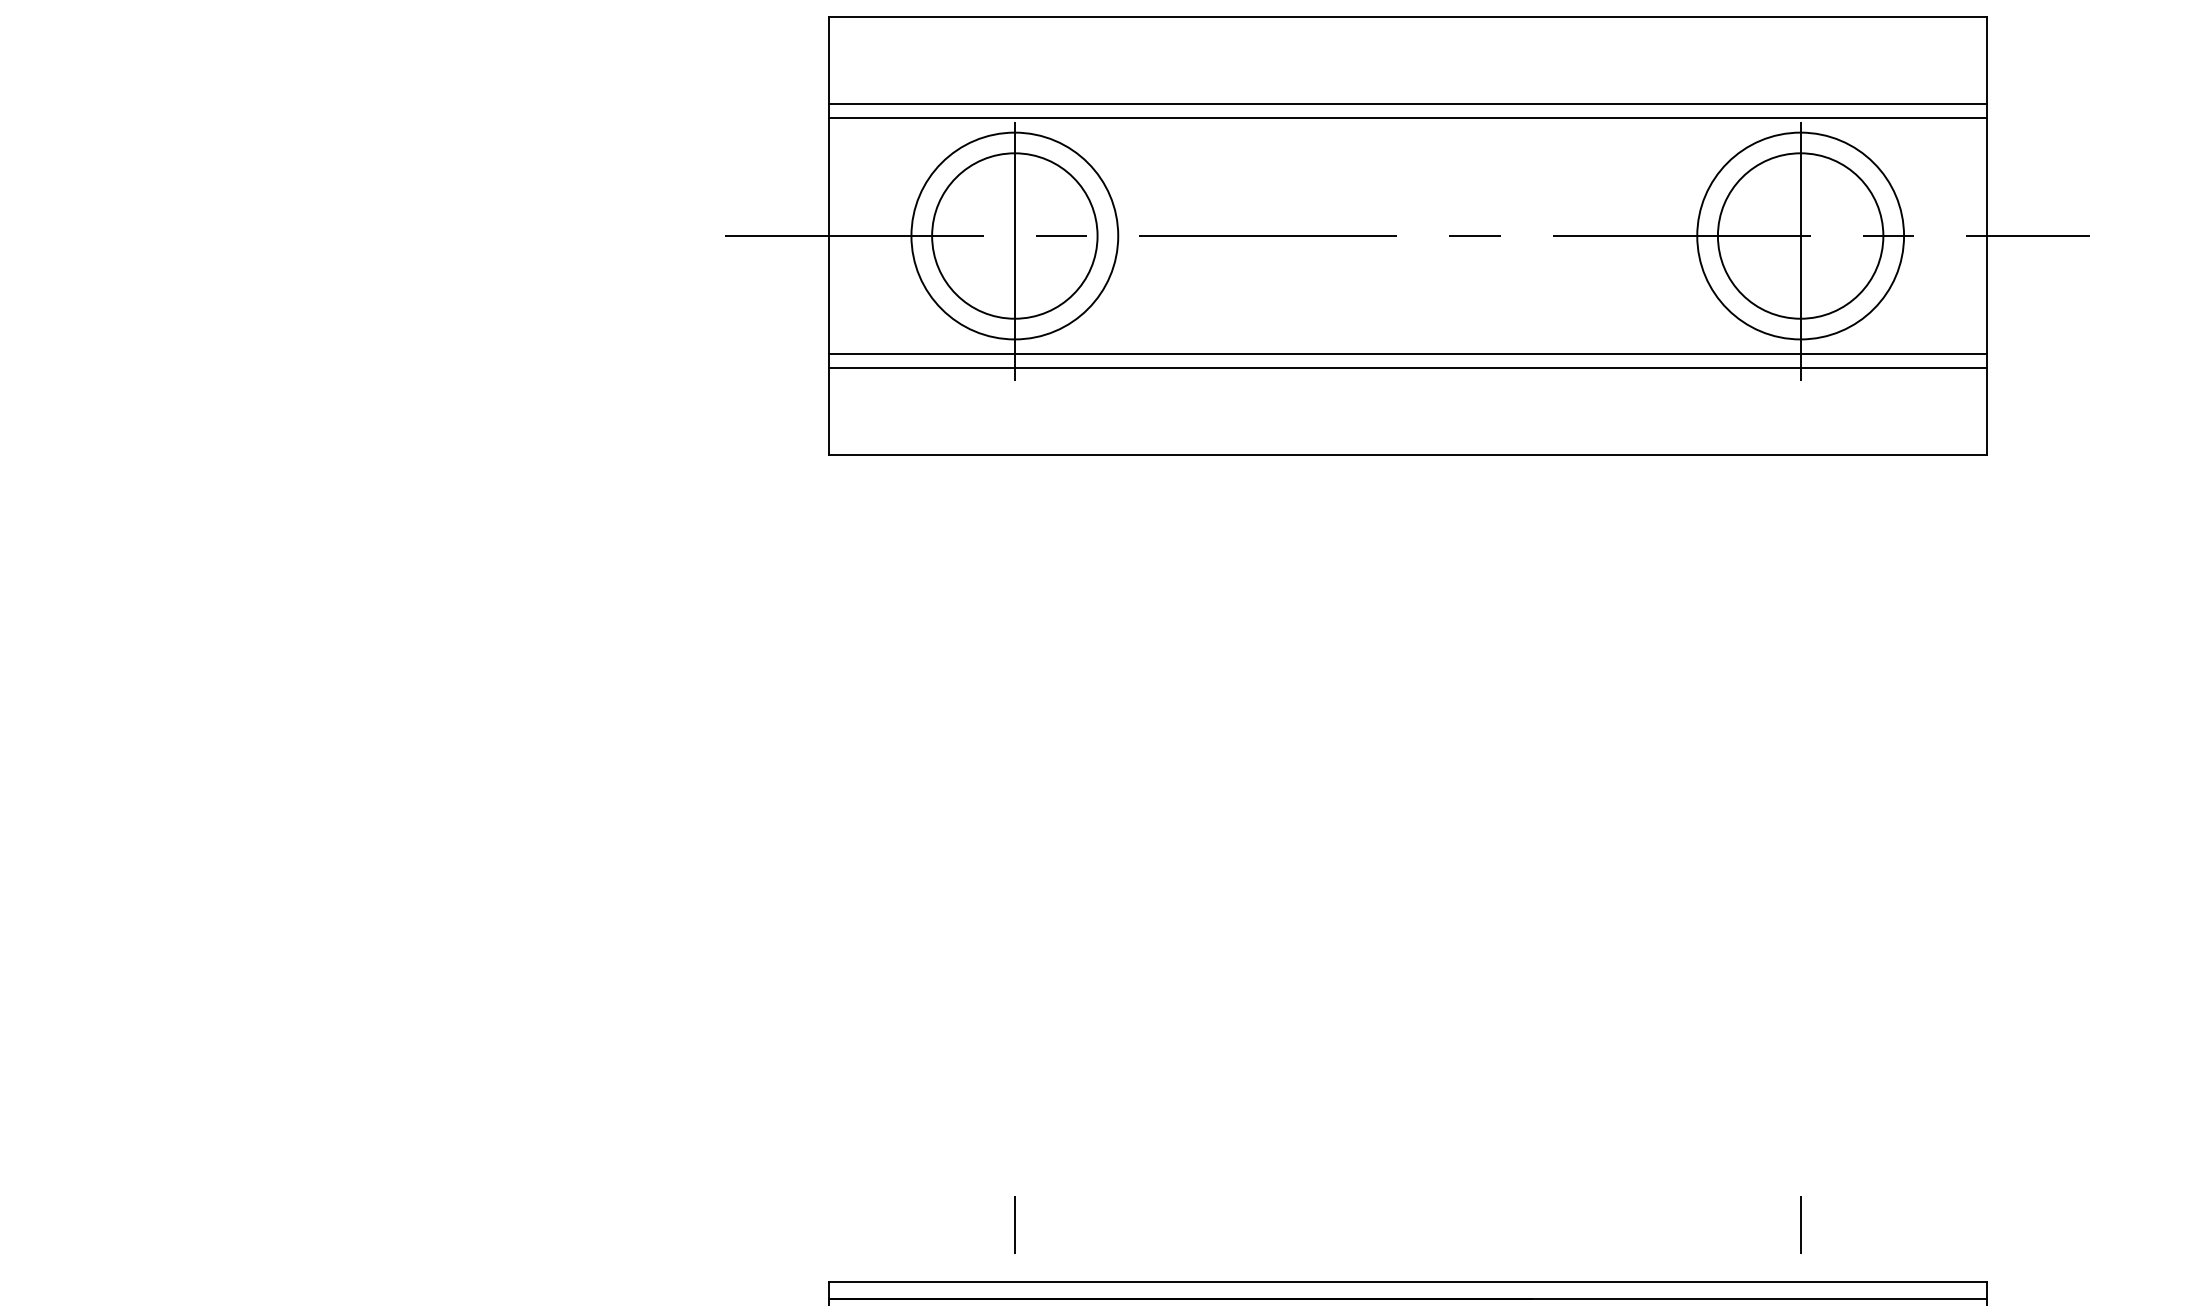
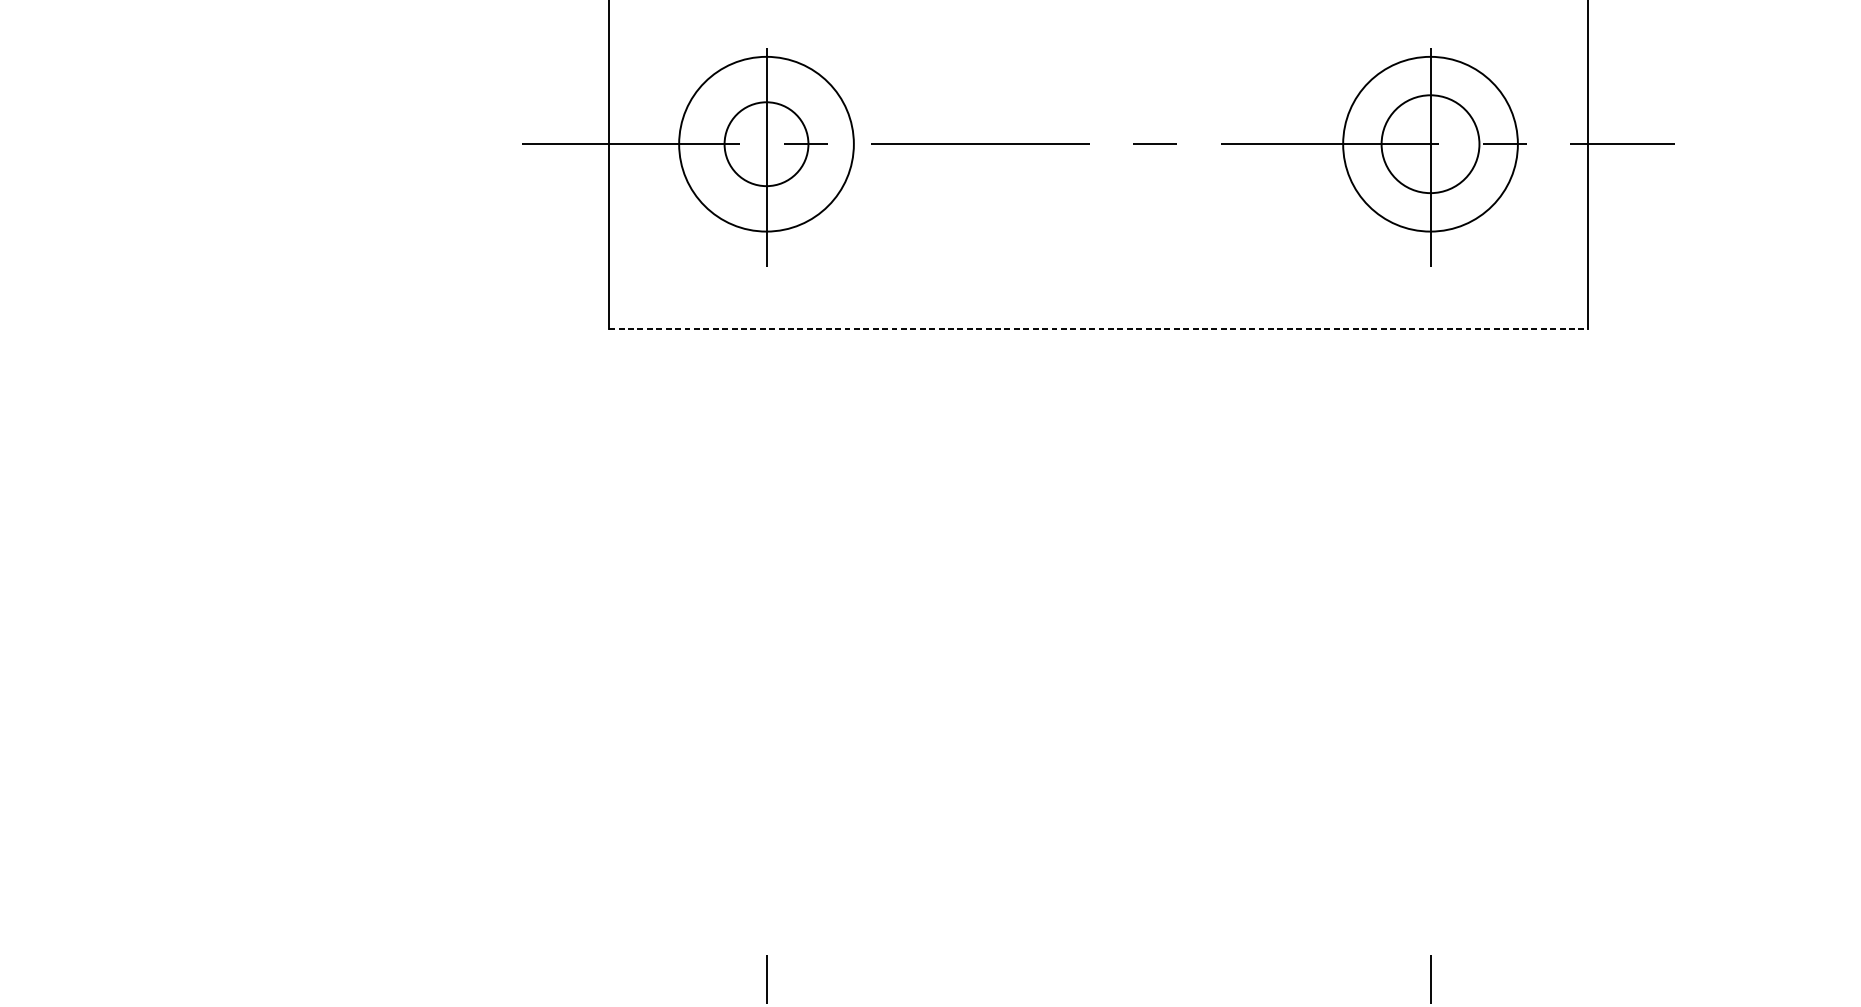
line: (1407, 103) -> (1098, 32), removed
line: (1407, 118) -> (1098, 44), removed
circle: (1014, 235) -> (766, 143), size x0.6
circle: (1800, 235) -> (1430, 143), size x0.7
line: (1407, 354) -> (1098, 244), removed
line: (1407, 368) -> (1098, 256), removed
line: (1408, 455) -> (1099, 329), solid -> dashed

